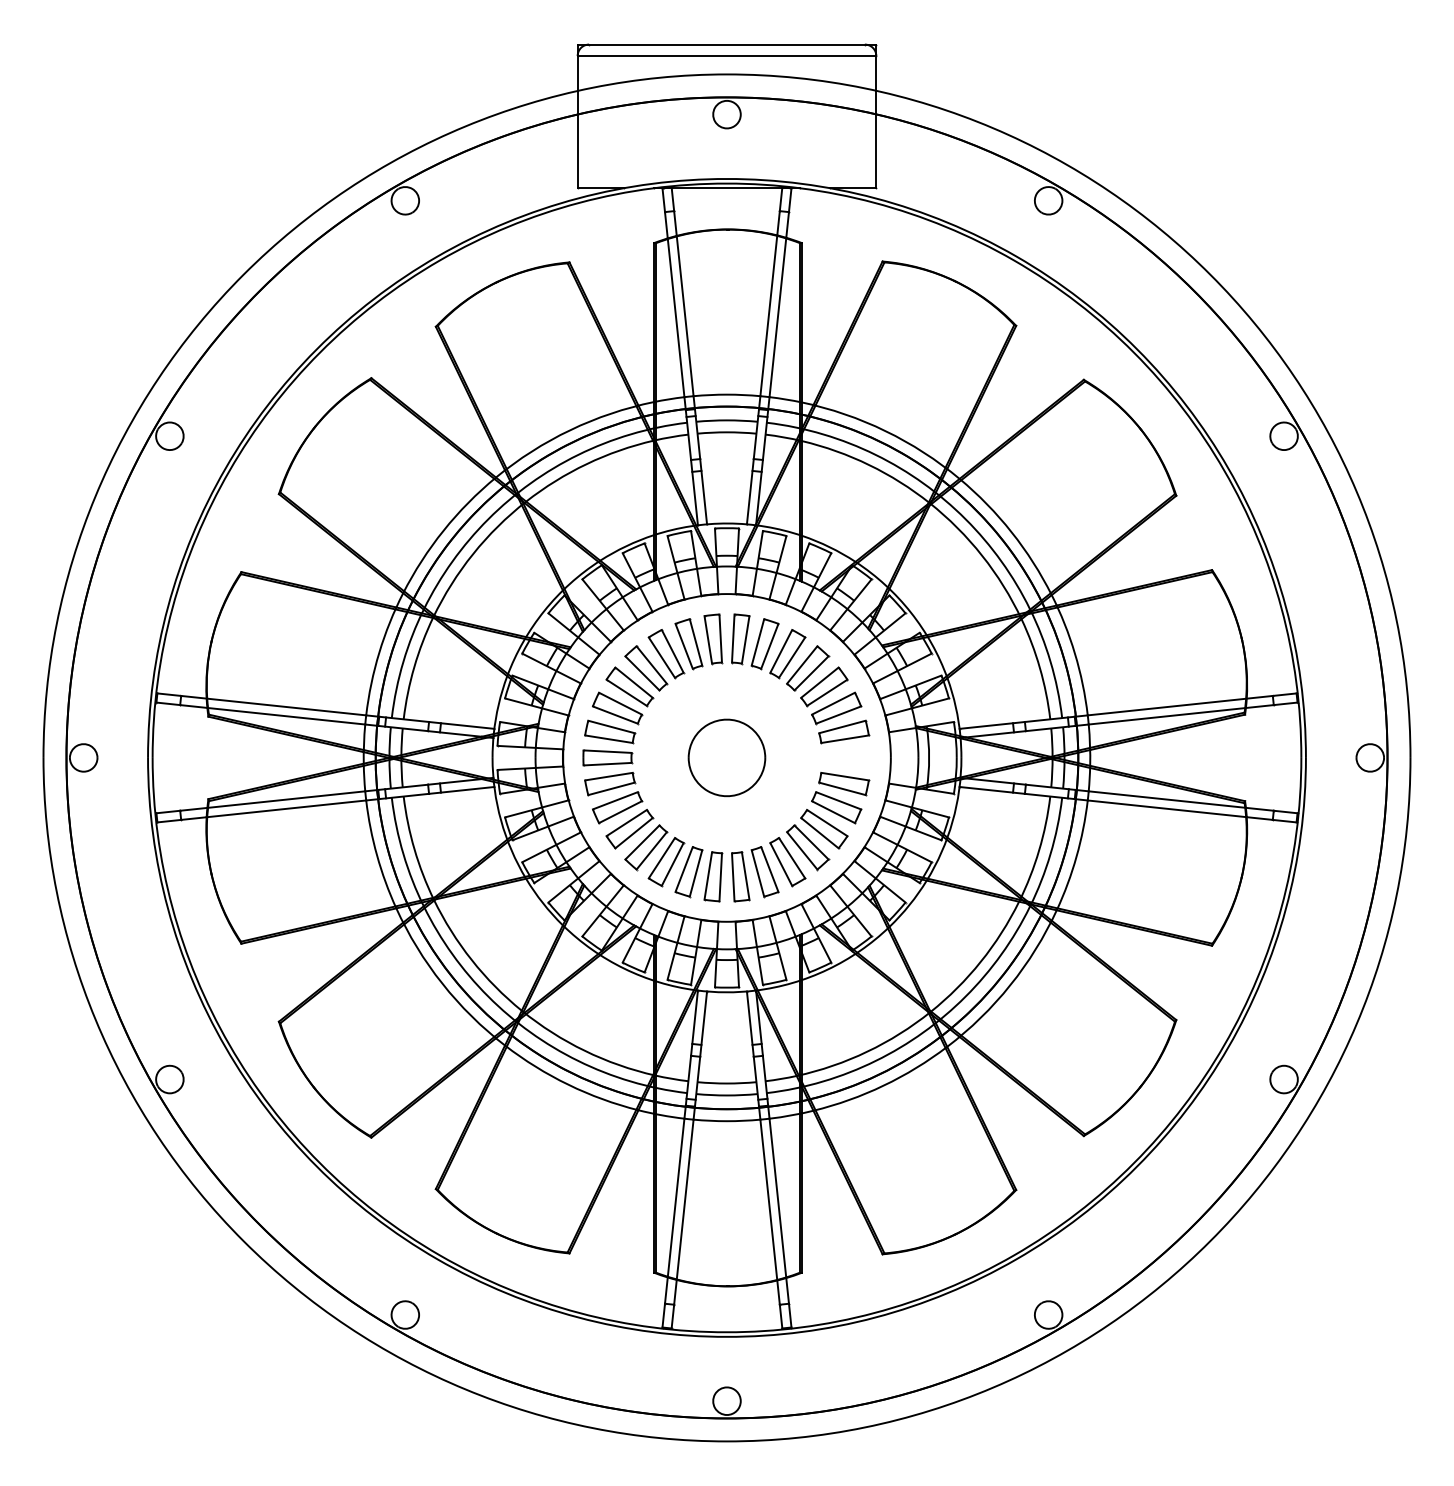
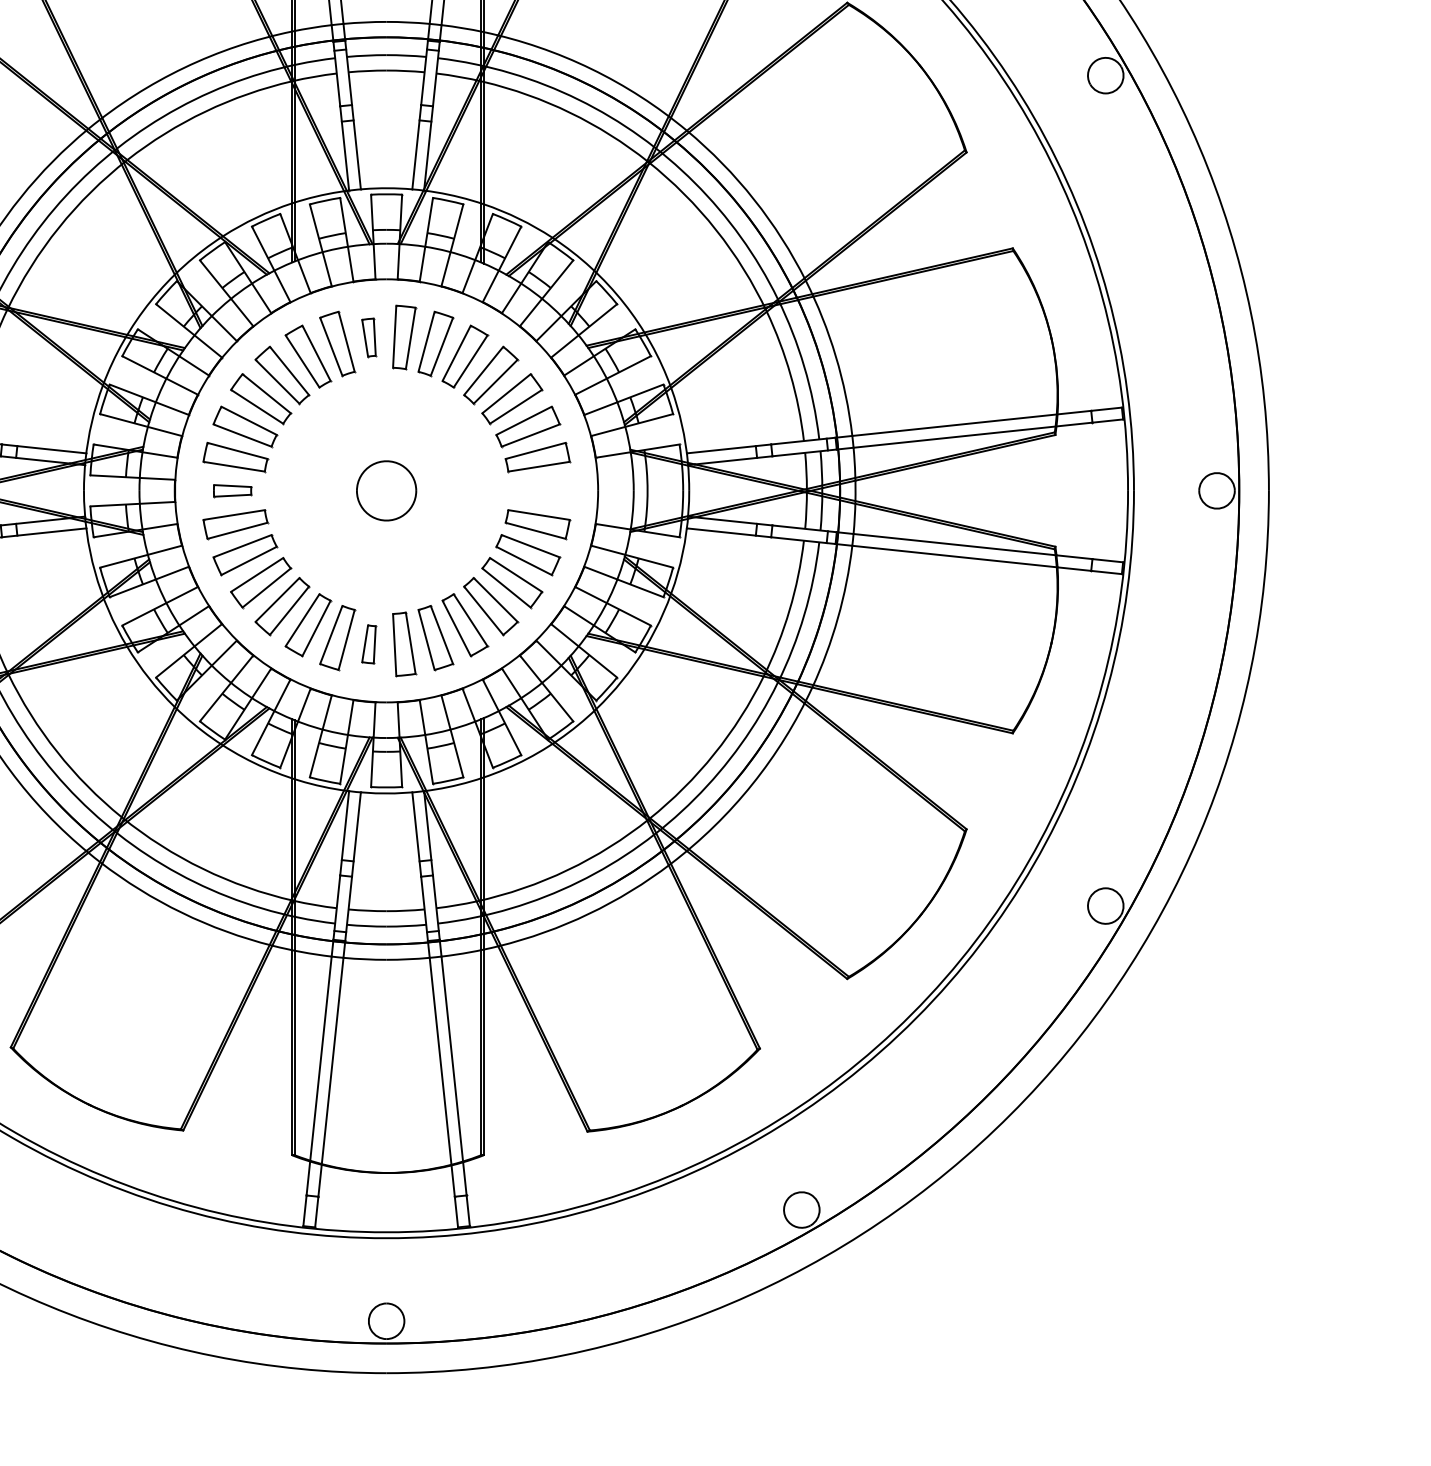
part: (713, 639) -> (369, 337), size x0.6
part: (607, 757) -> (232, 490), size x0.6
part: (726, 757) -> (385, 490), size x0.6
part: (713, 876) -> (369, 643), size x0.6

